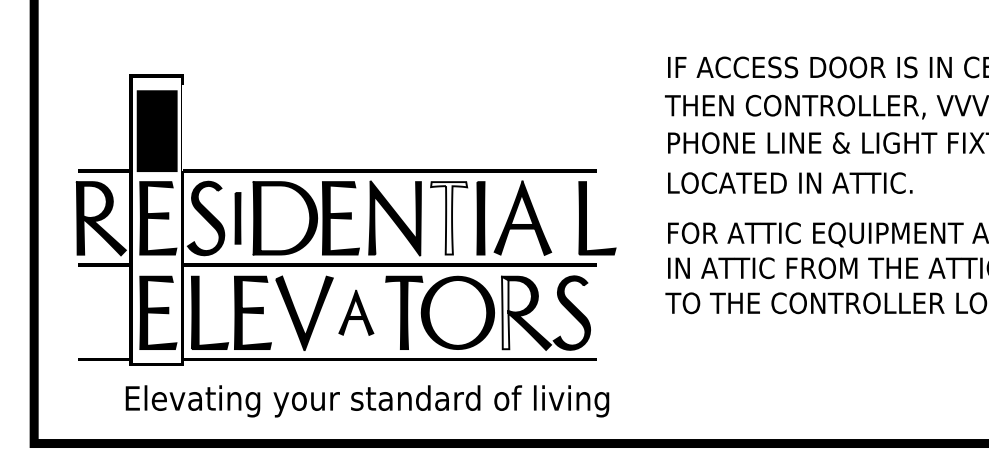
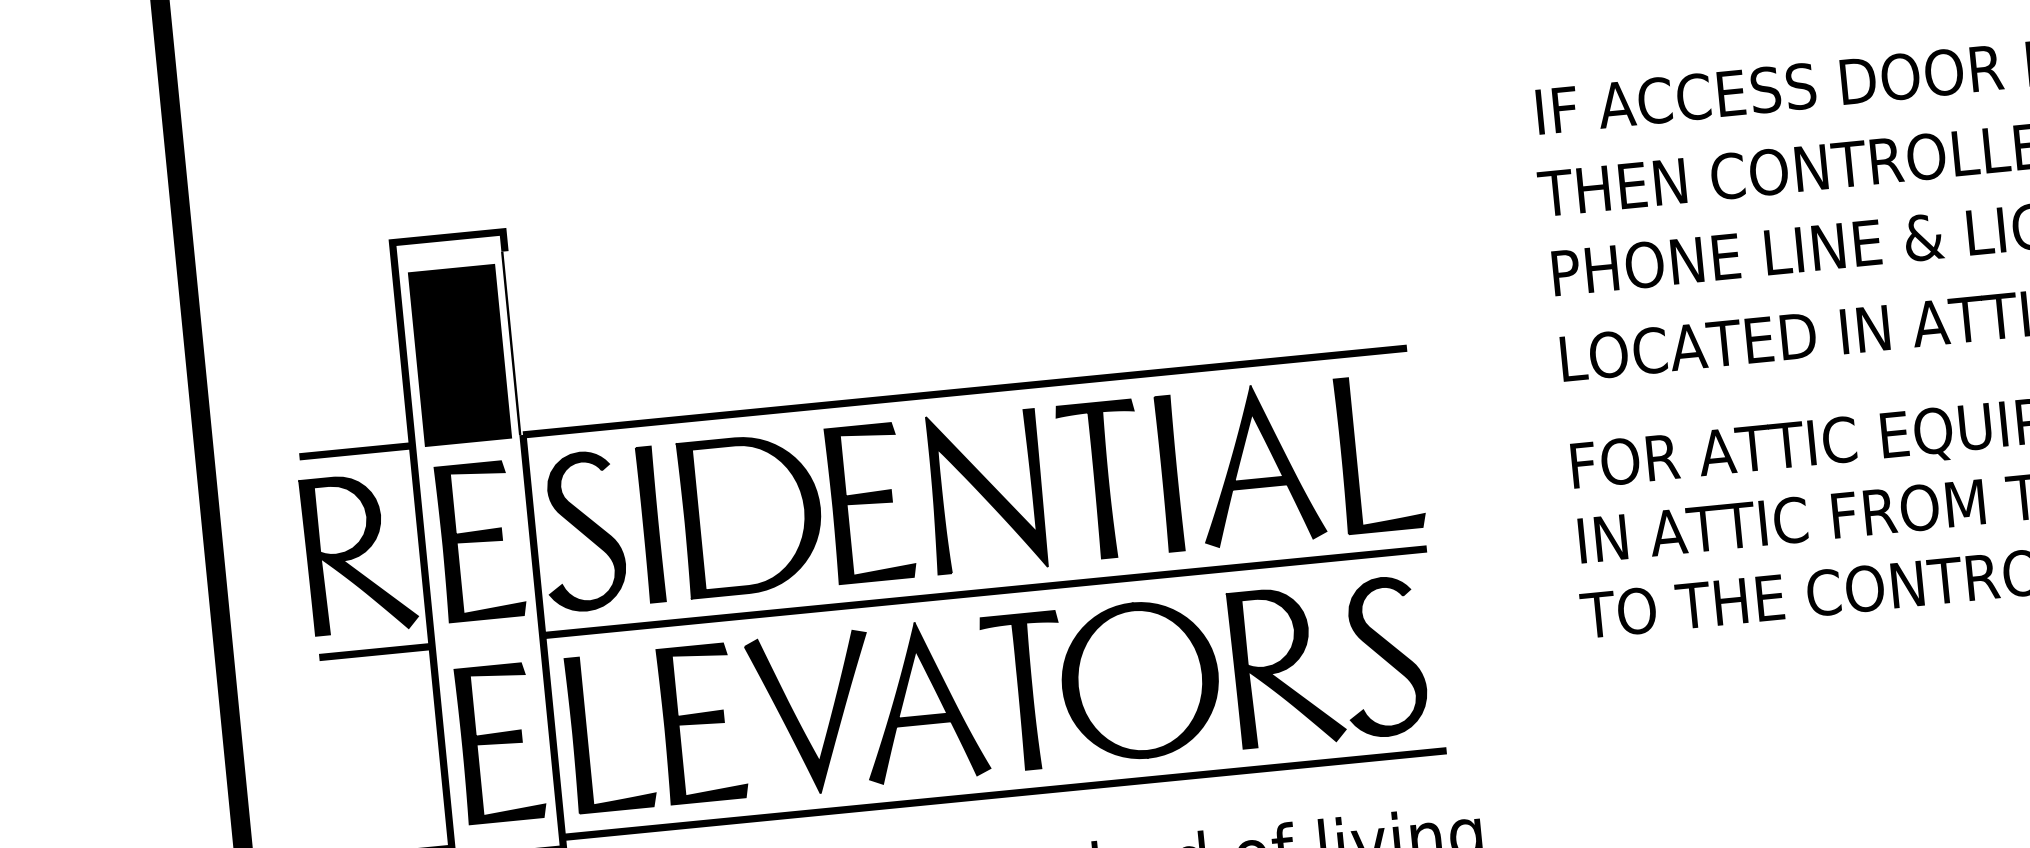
part: (237, 218) -> (649, 525), size x1.43
fill: (449, 218) -> (1102, 480), added
part: (586, 218) -> (1356, 455), moved
part: (356, 312) -> (923, 700), size x1.67
fill: (505, 312) -> (1241, 669), added

